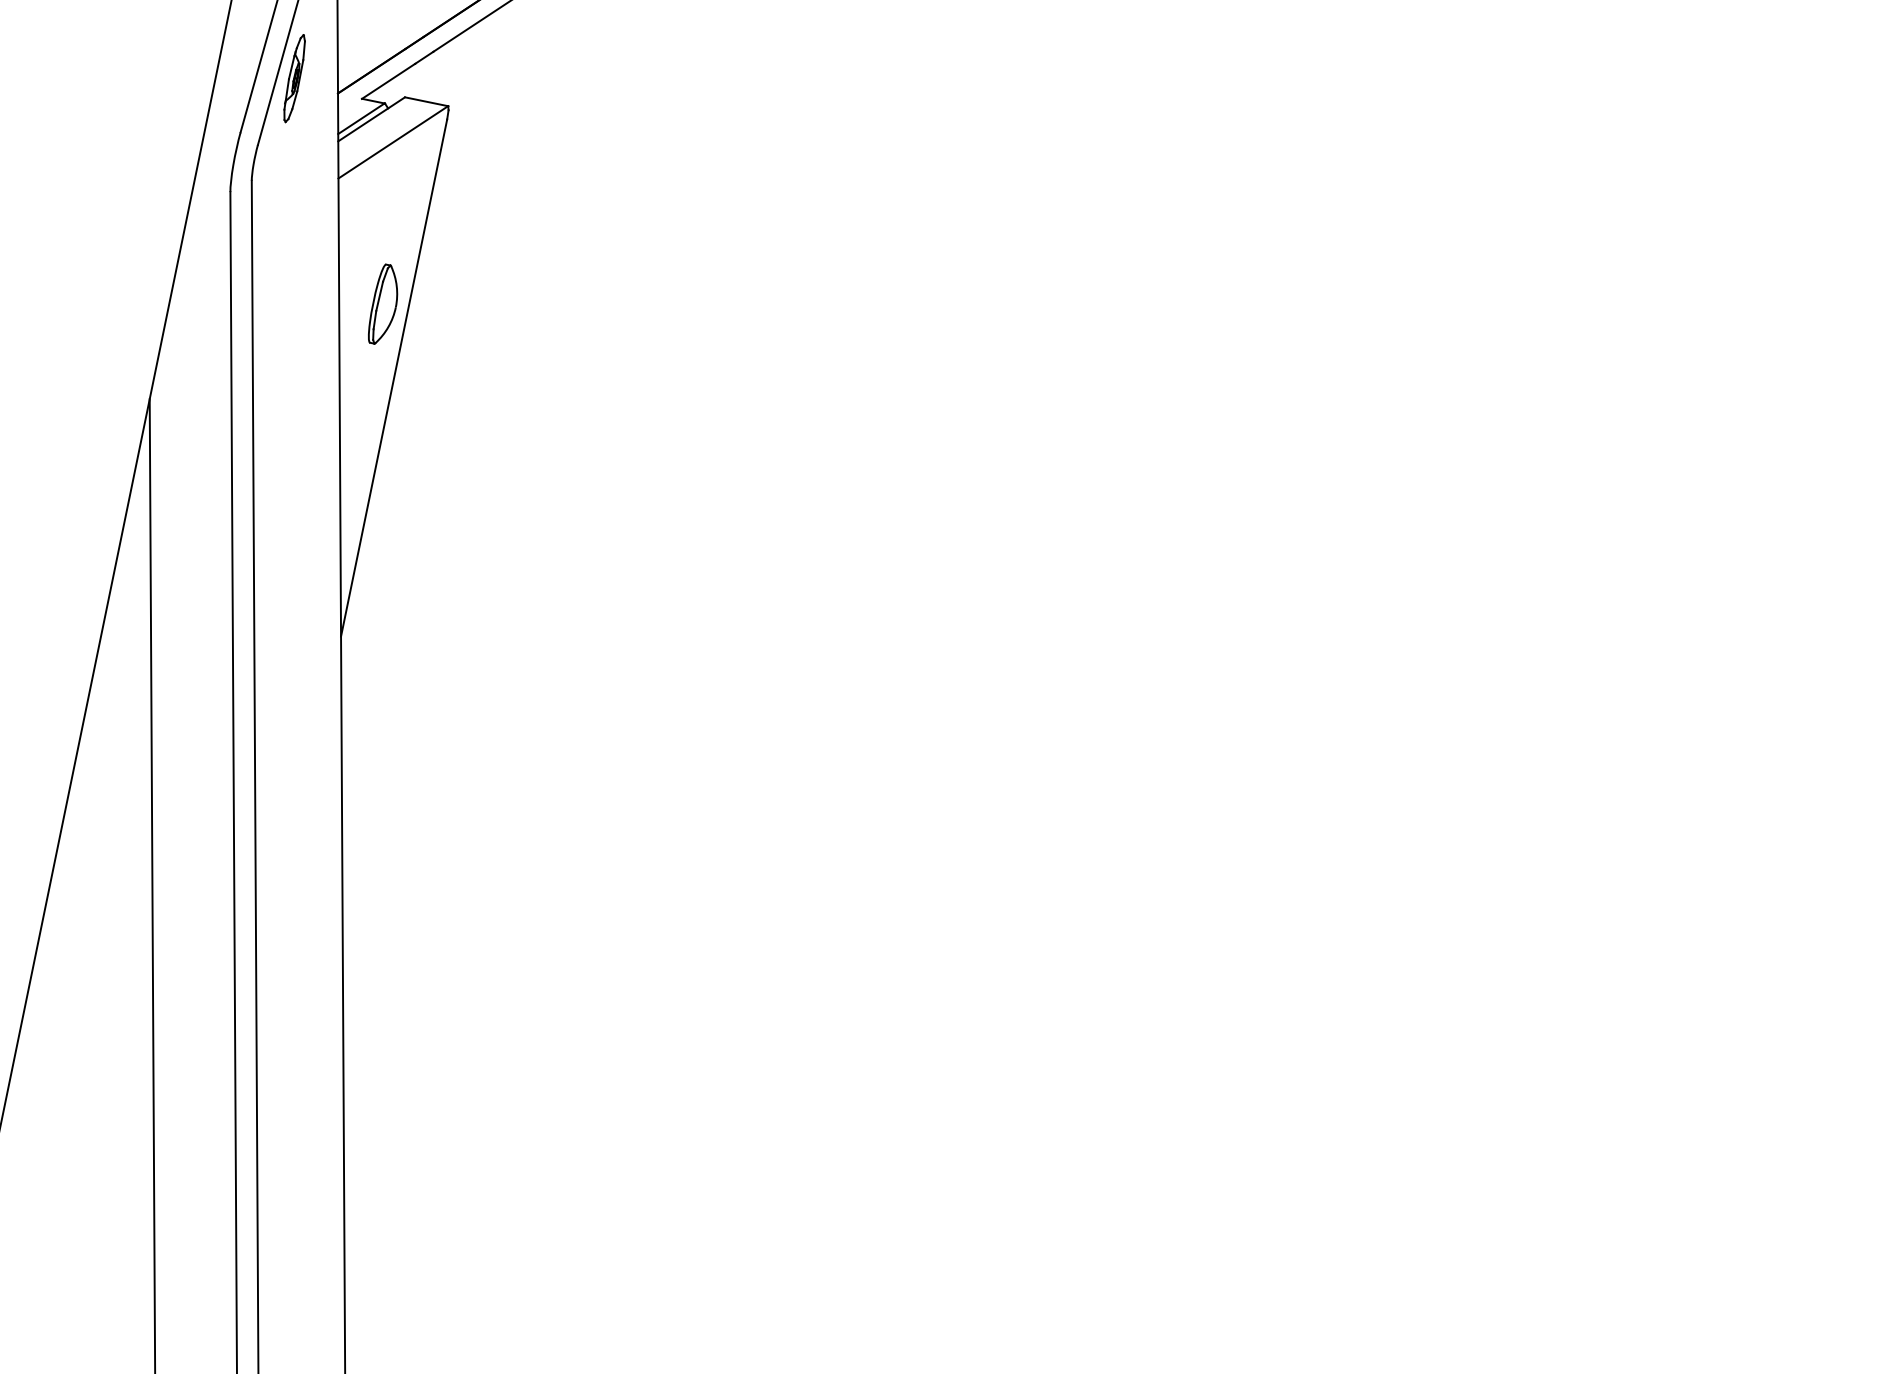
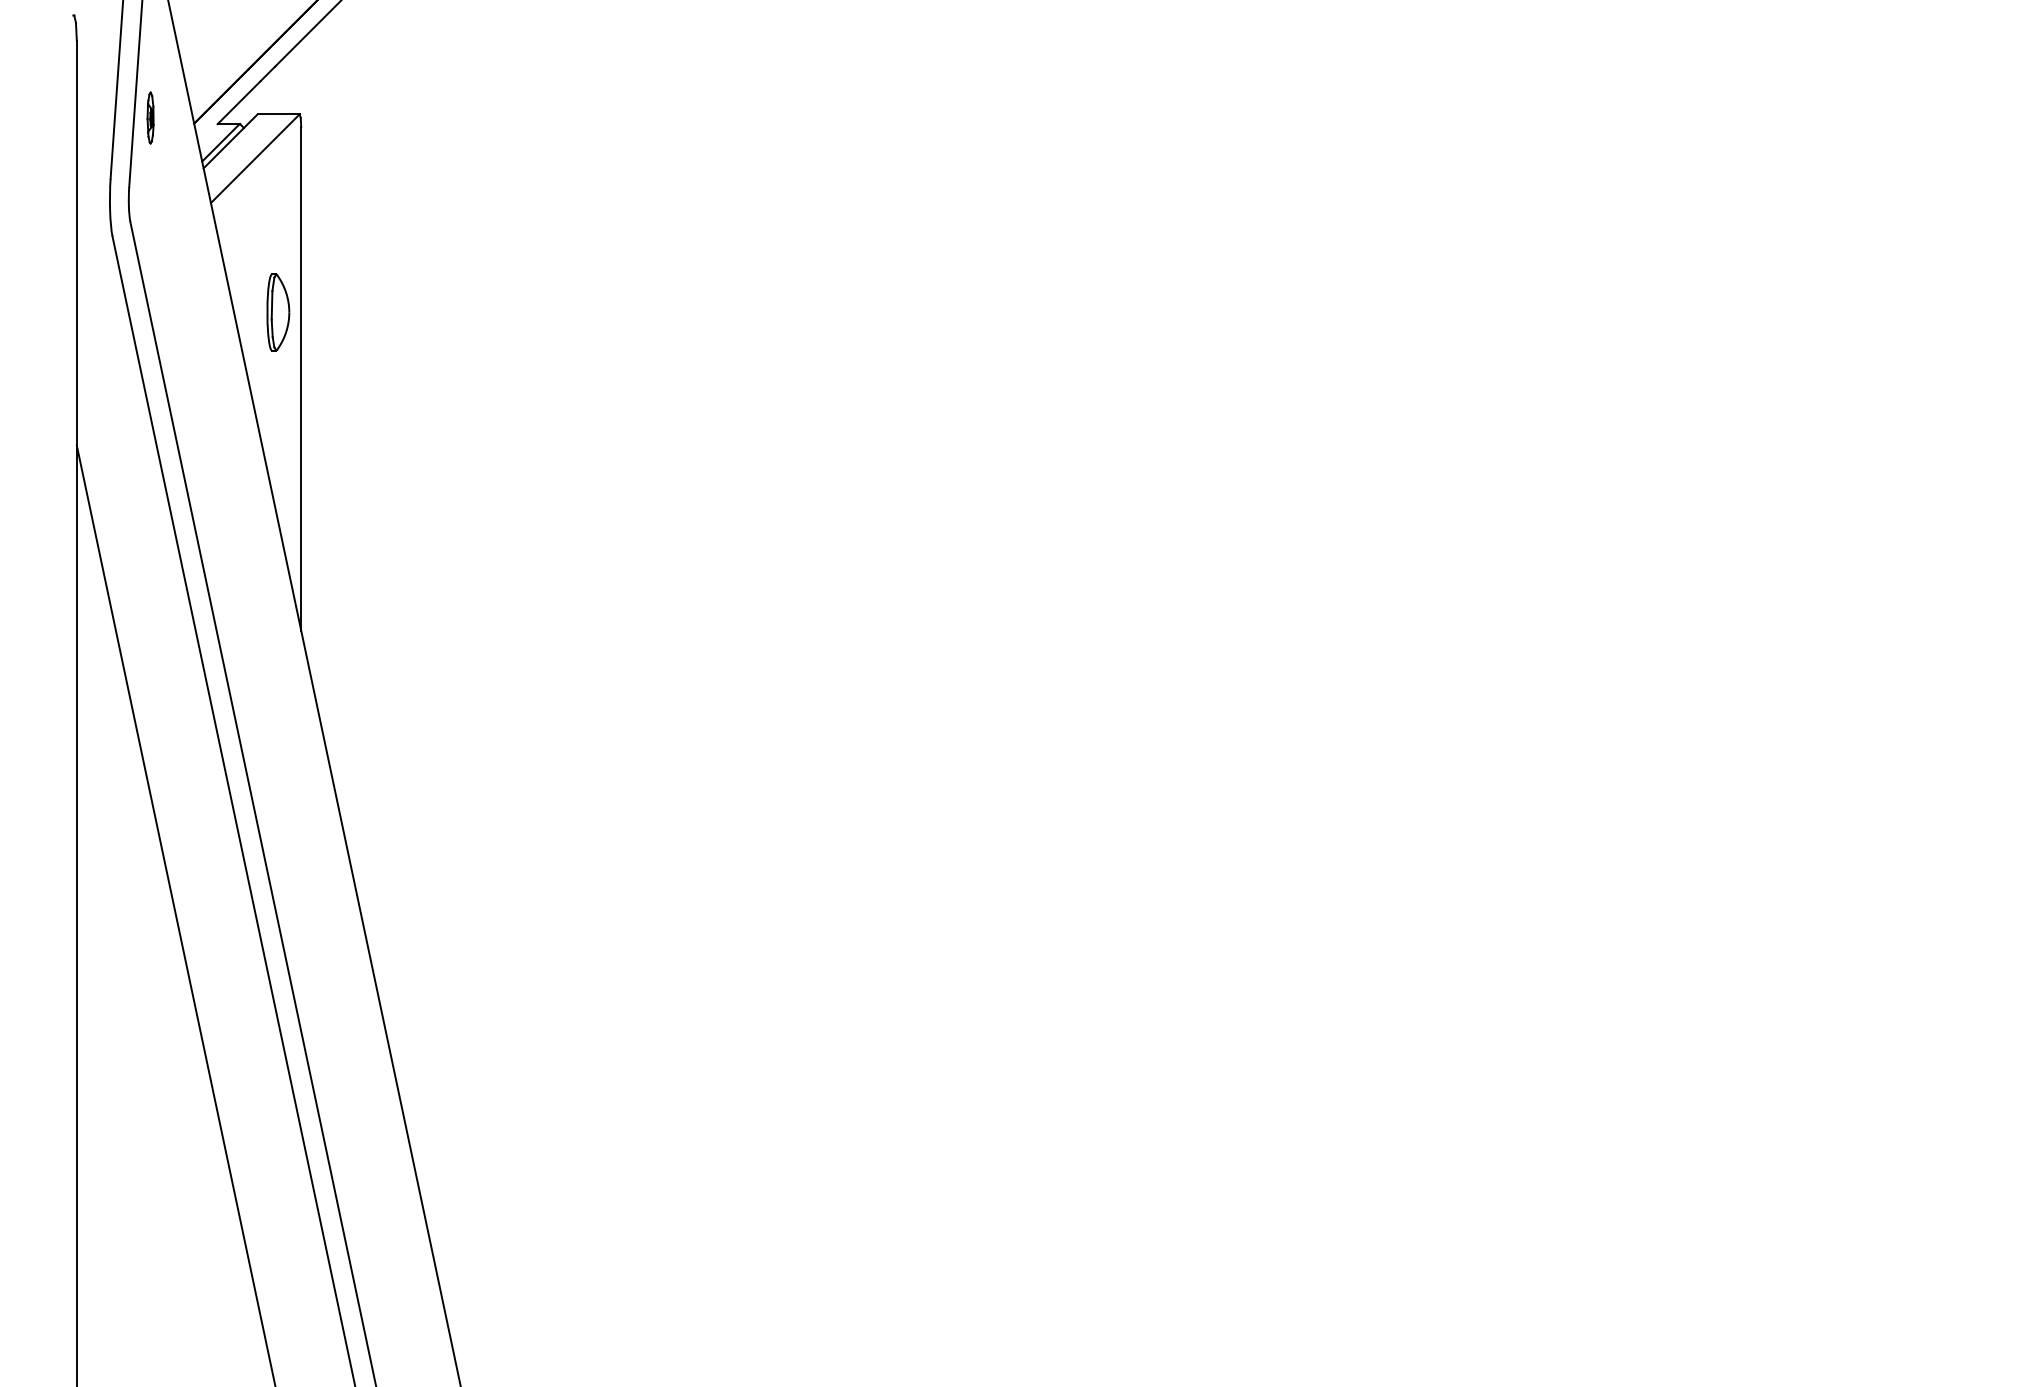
part: (294, 77) -> (150, 117), size x0.6

